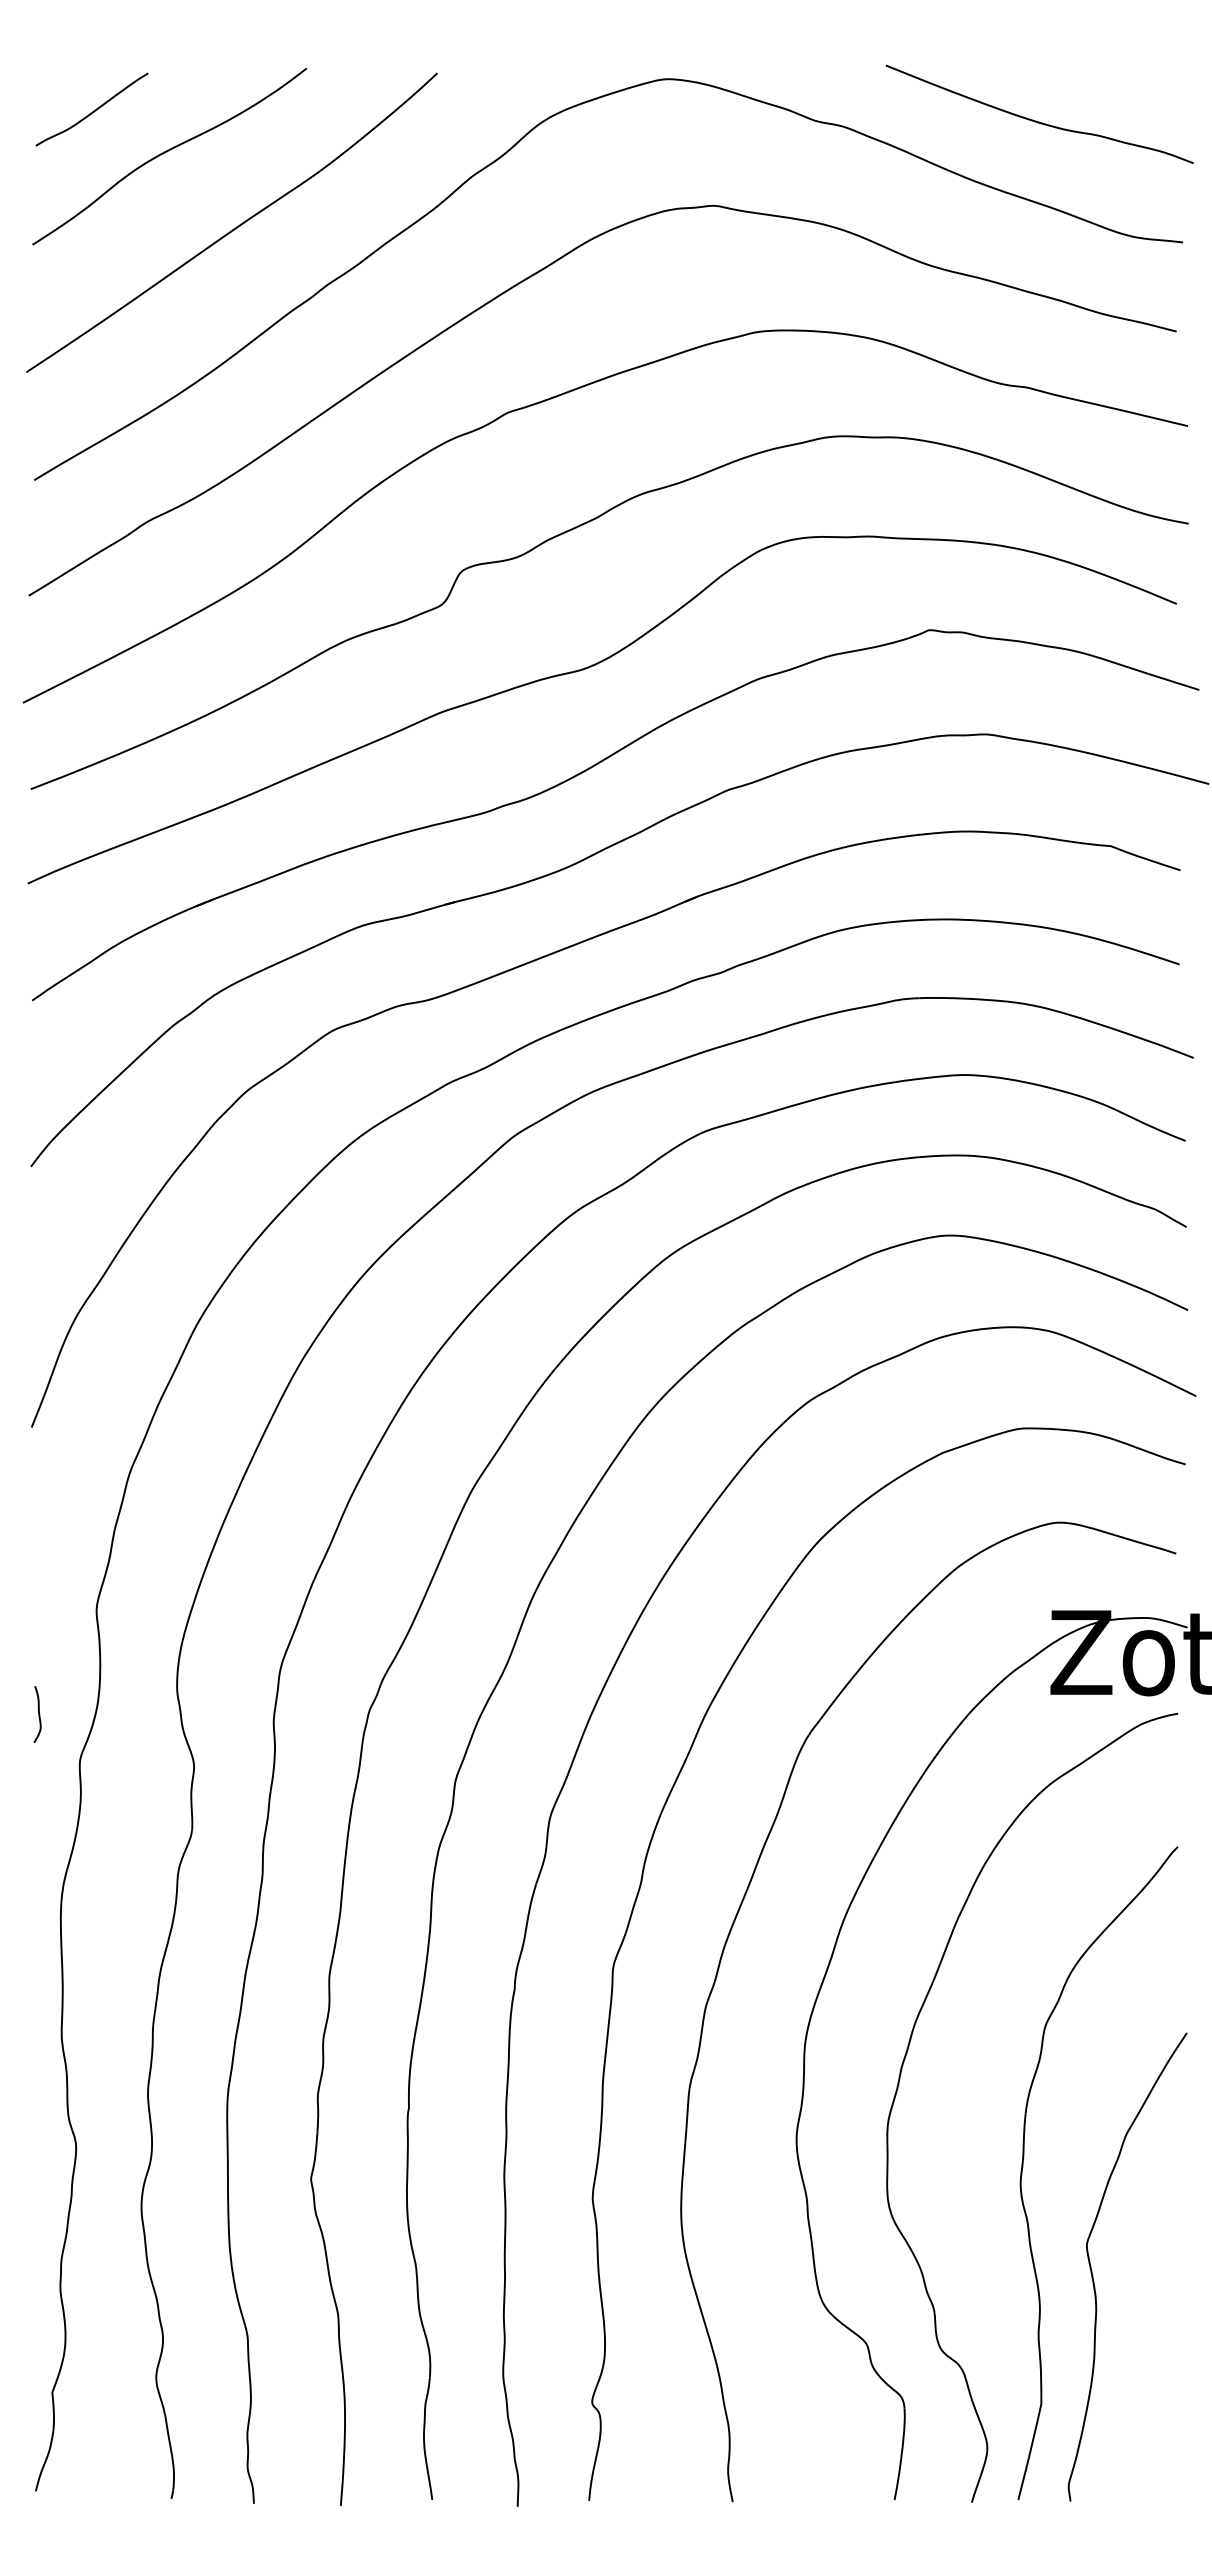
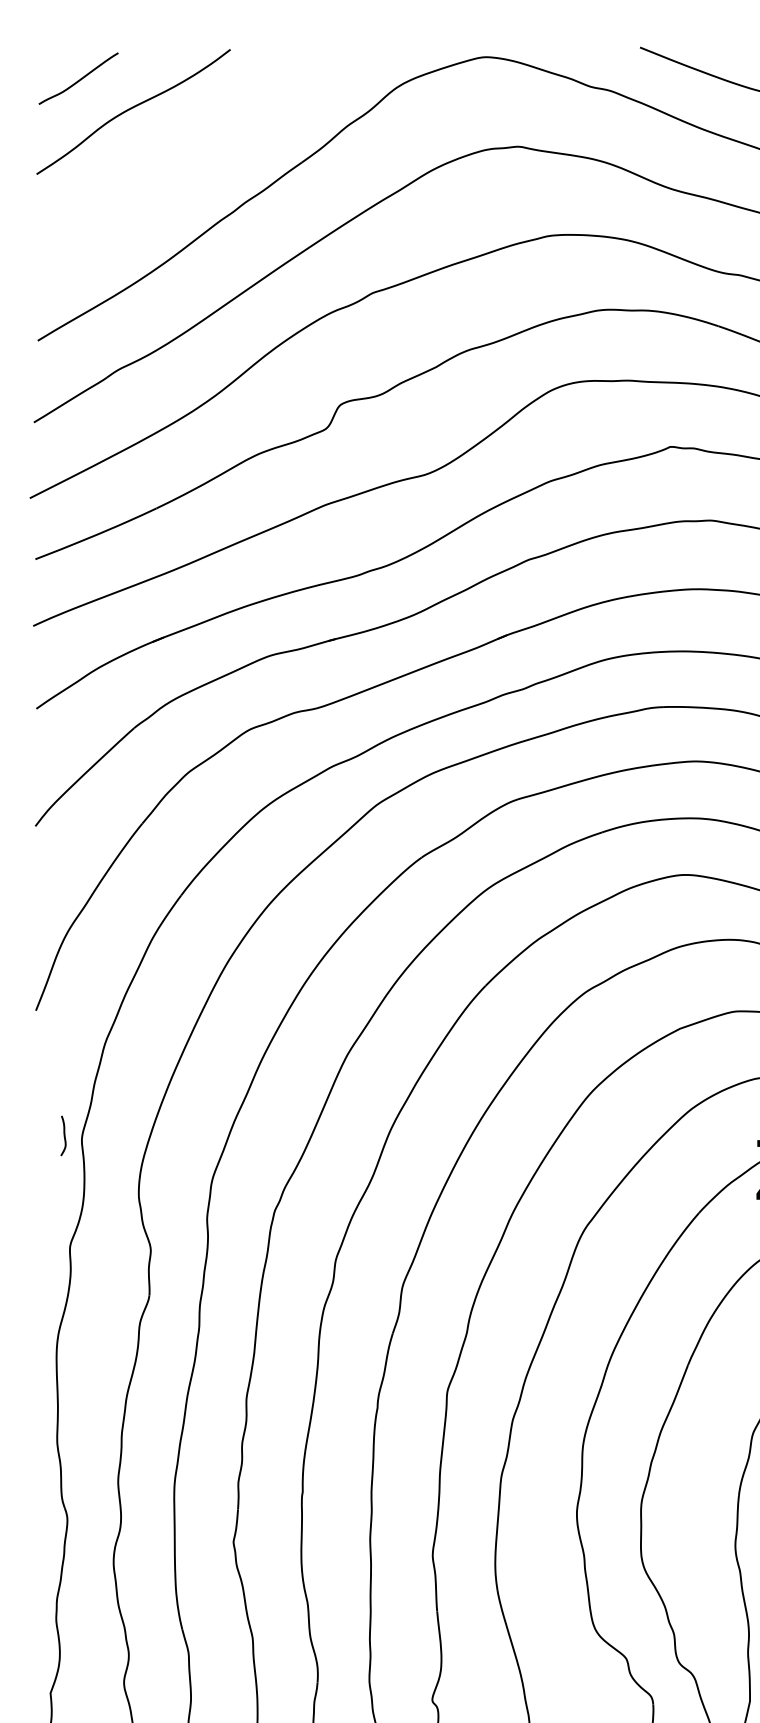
part: (233, 228) -> (178, 162), removed
curve: (38, 1714) -> (64, 1135), moved

